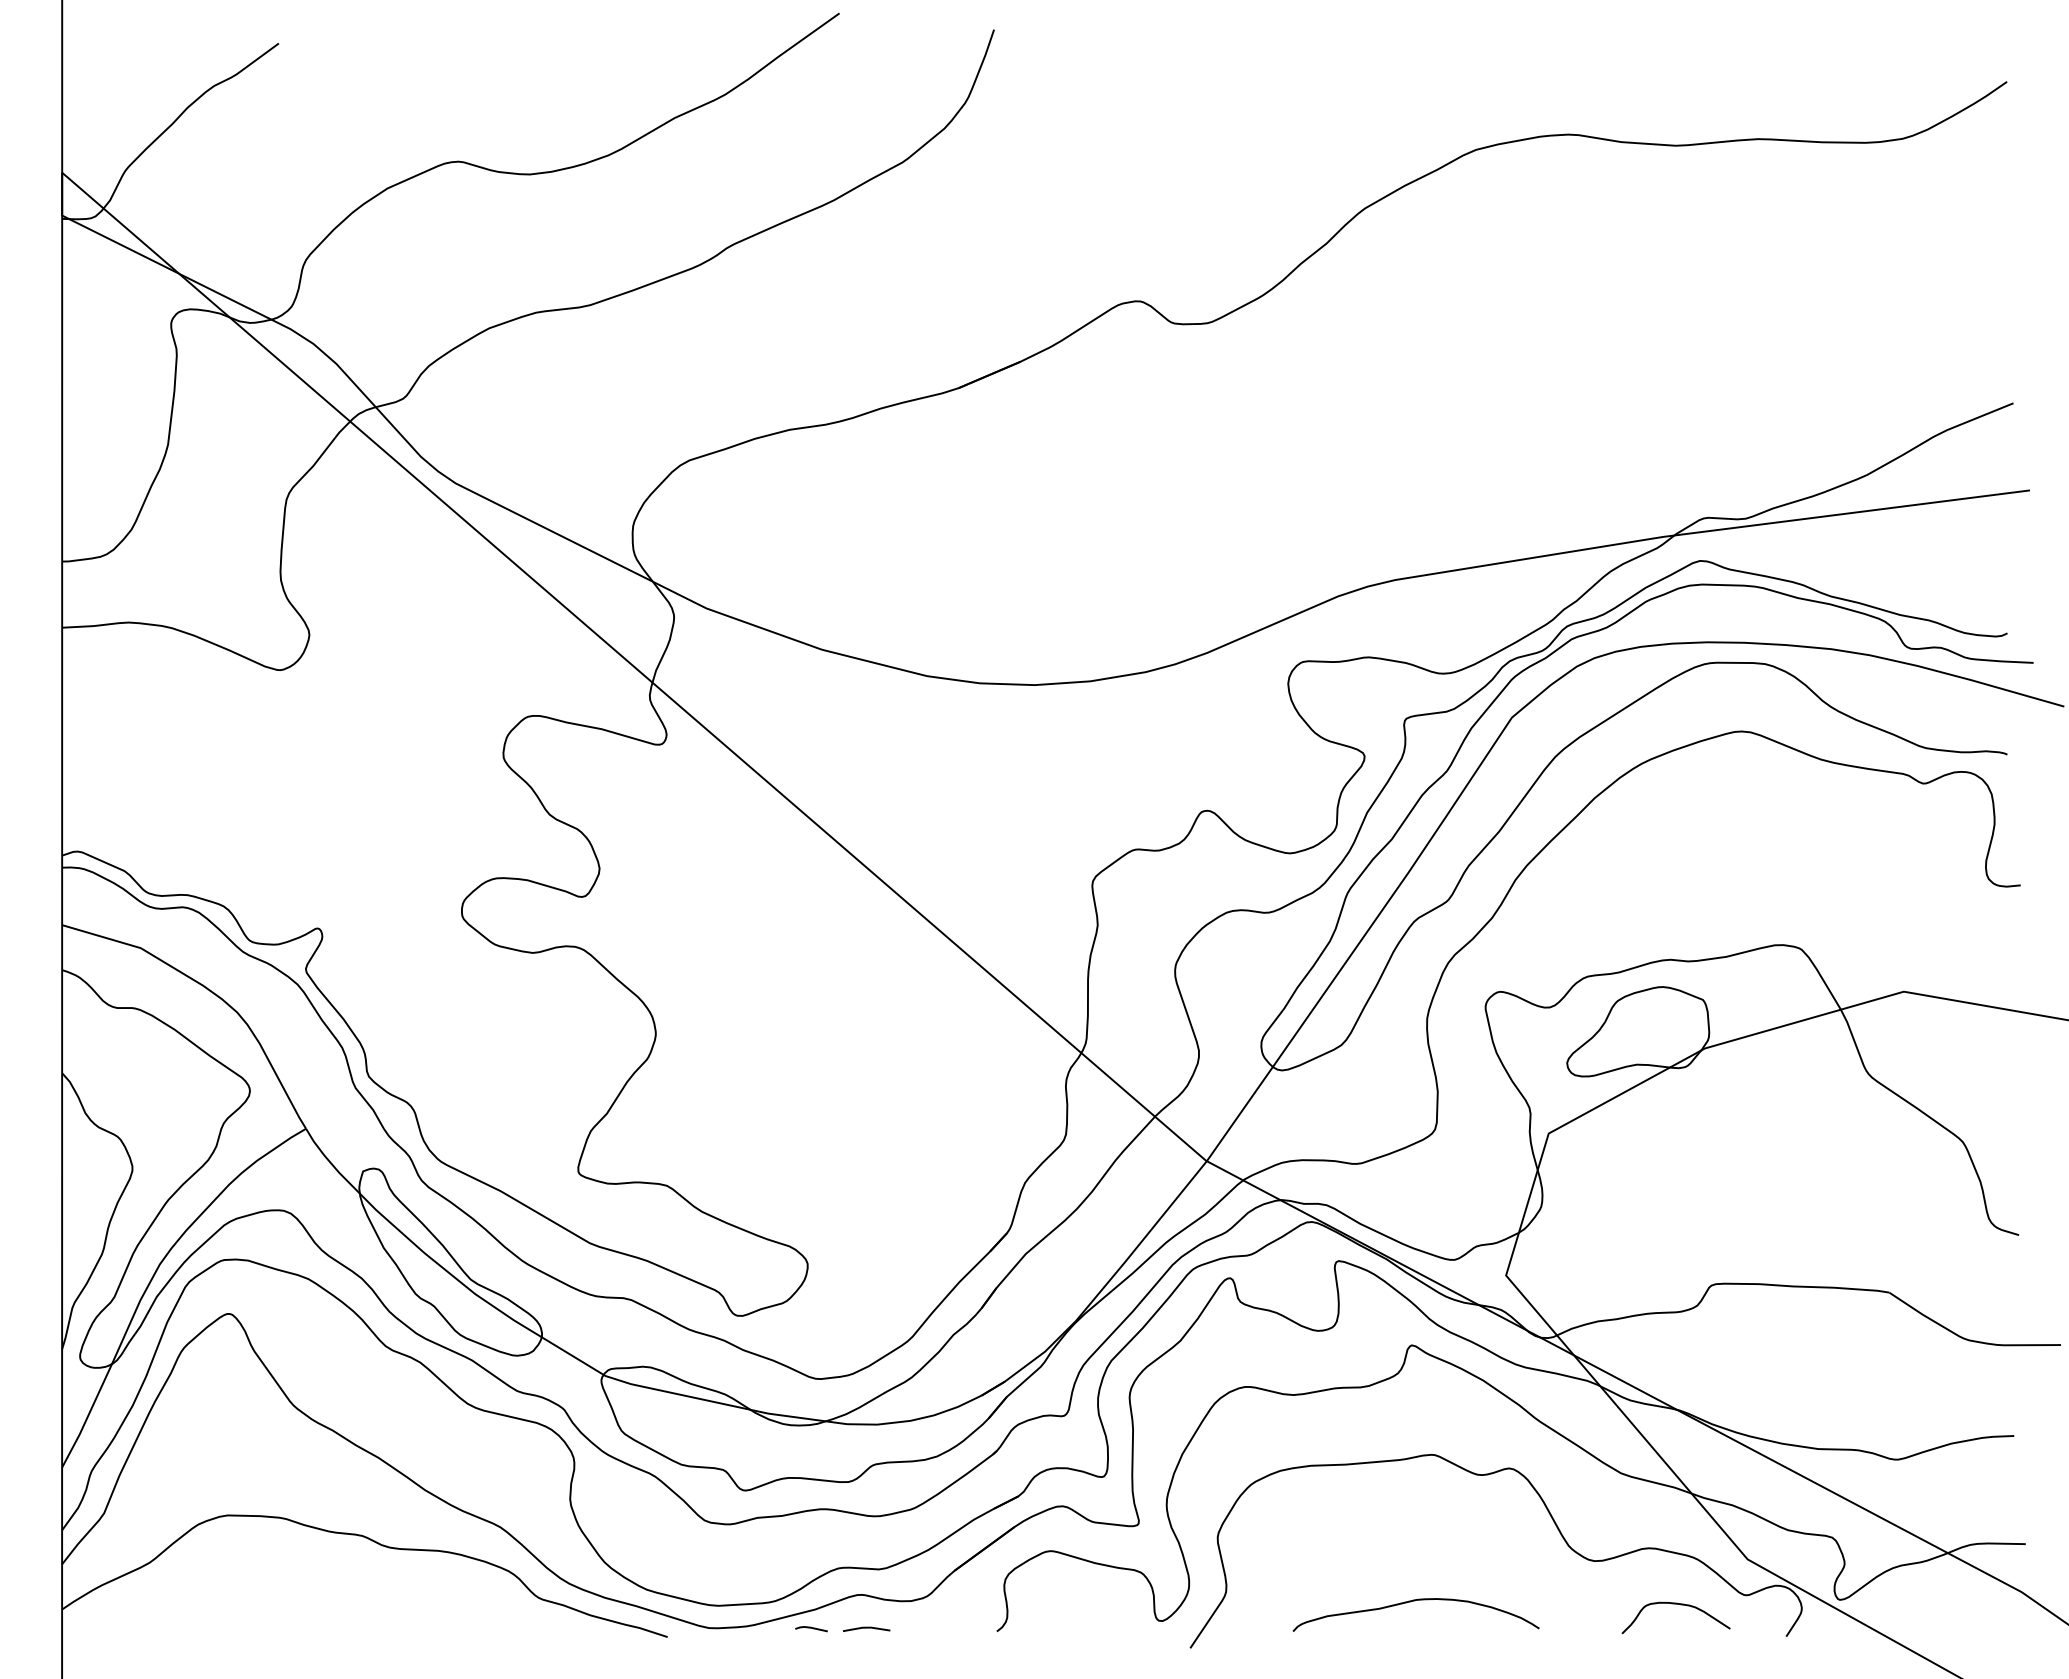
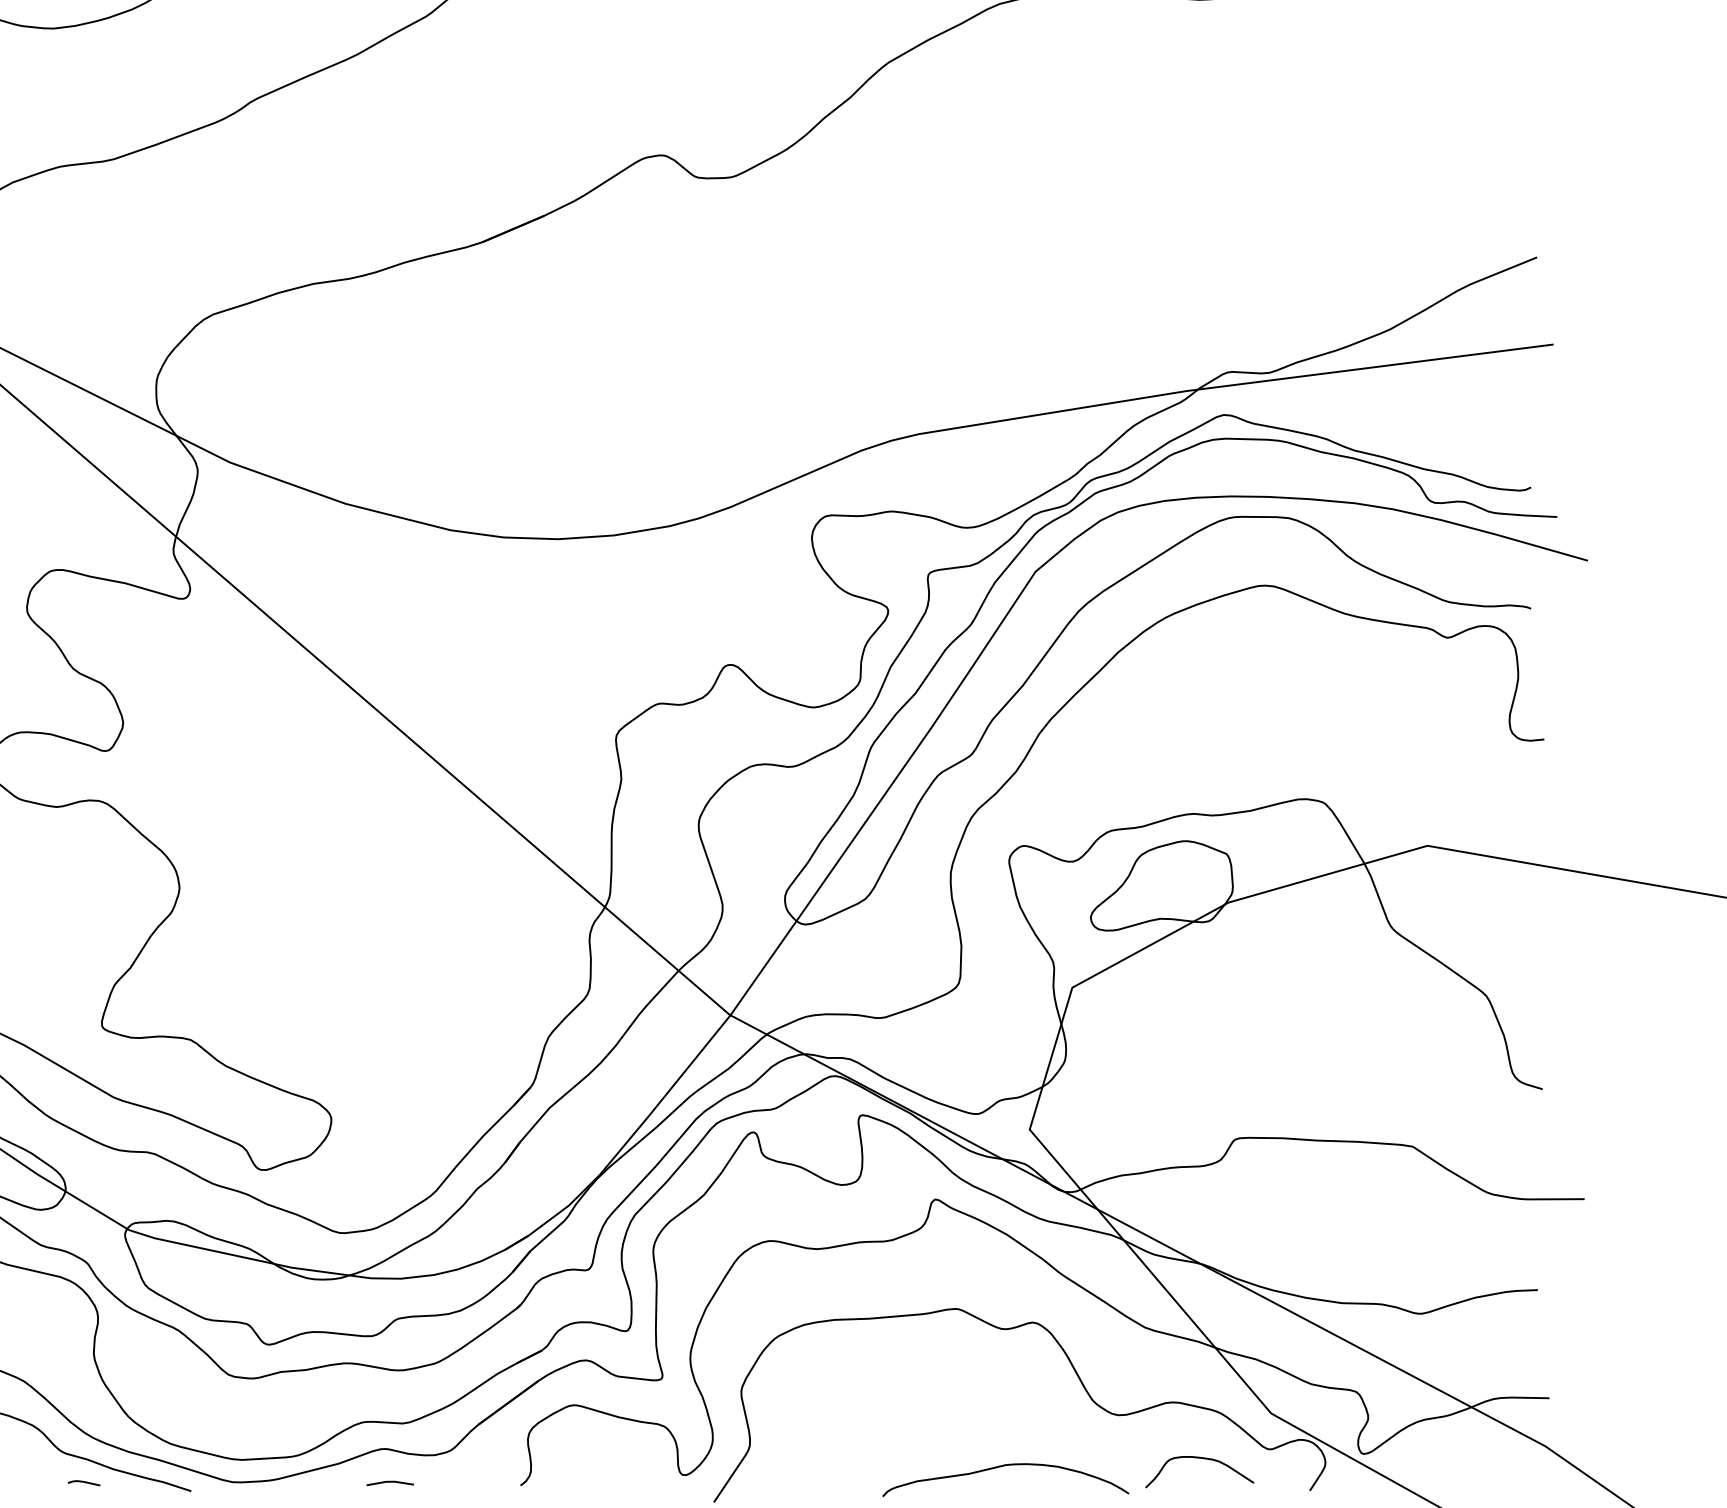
curve: (1415, 1601) -> (1005, 1466), moved
line: (811, 1628) -> (84, 1482), moved

